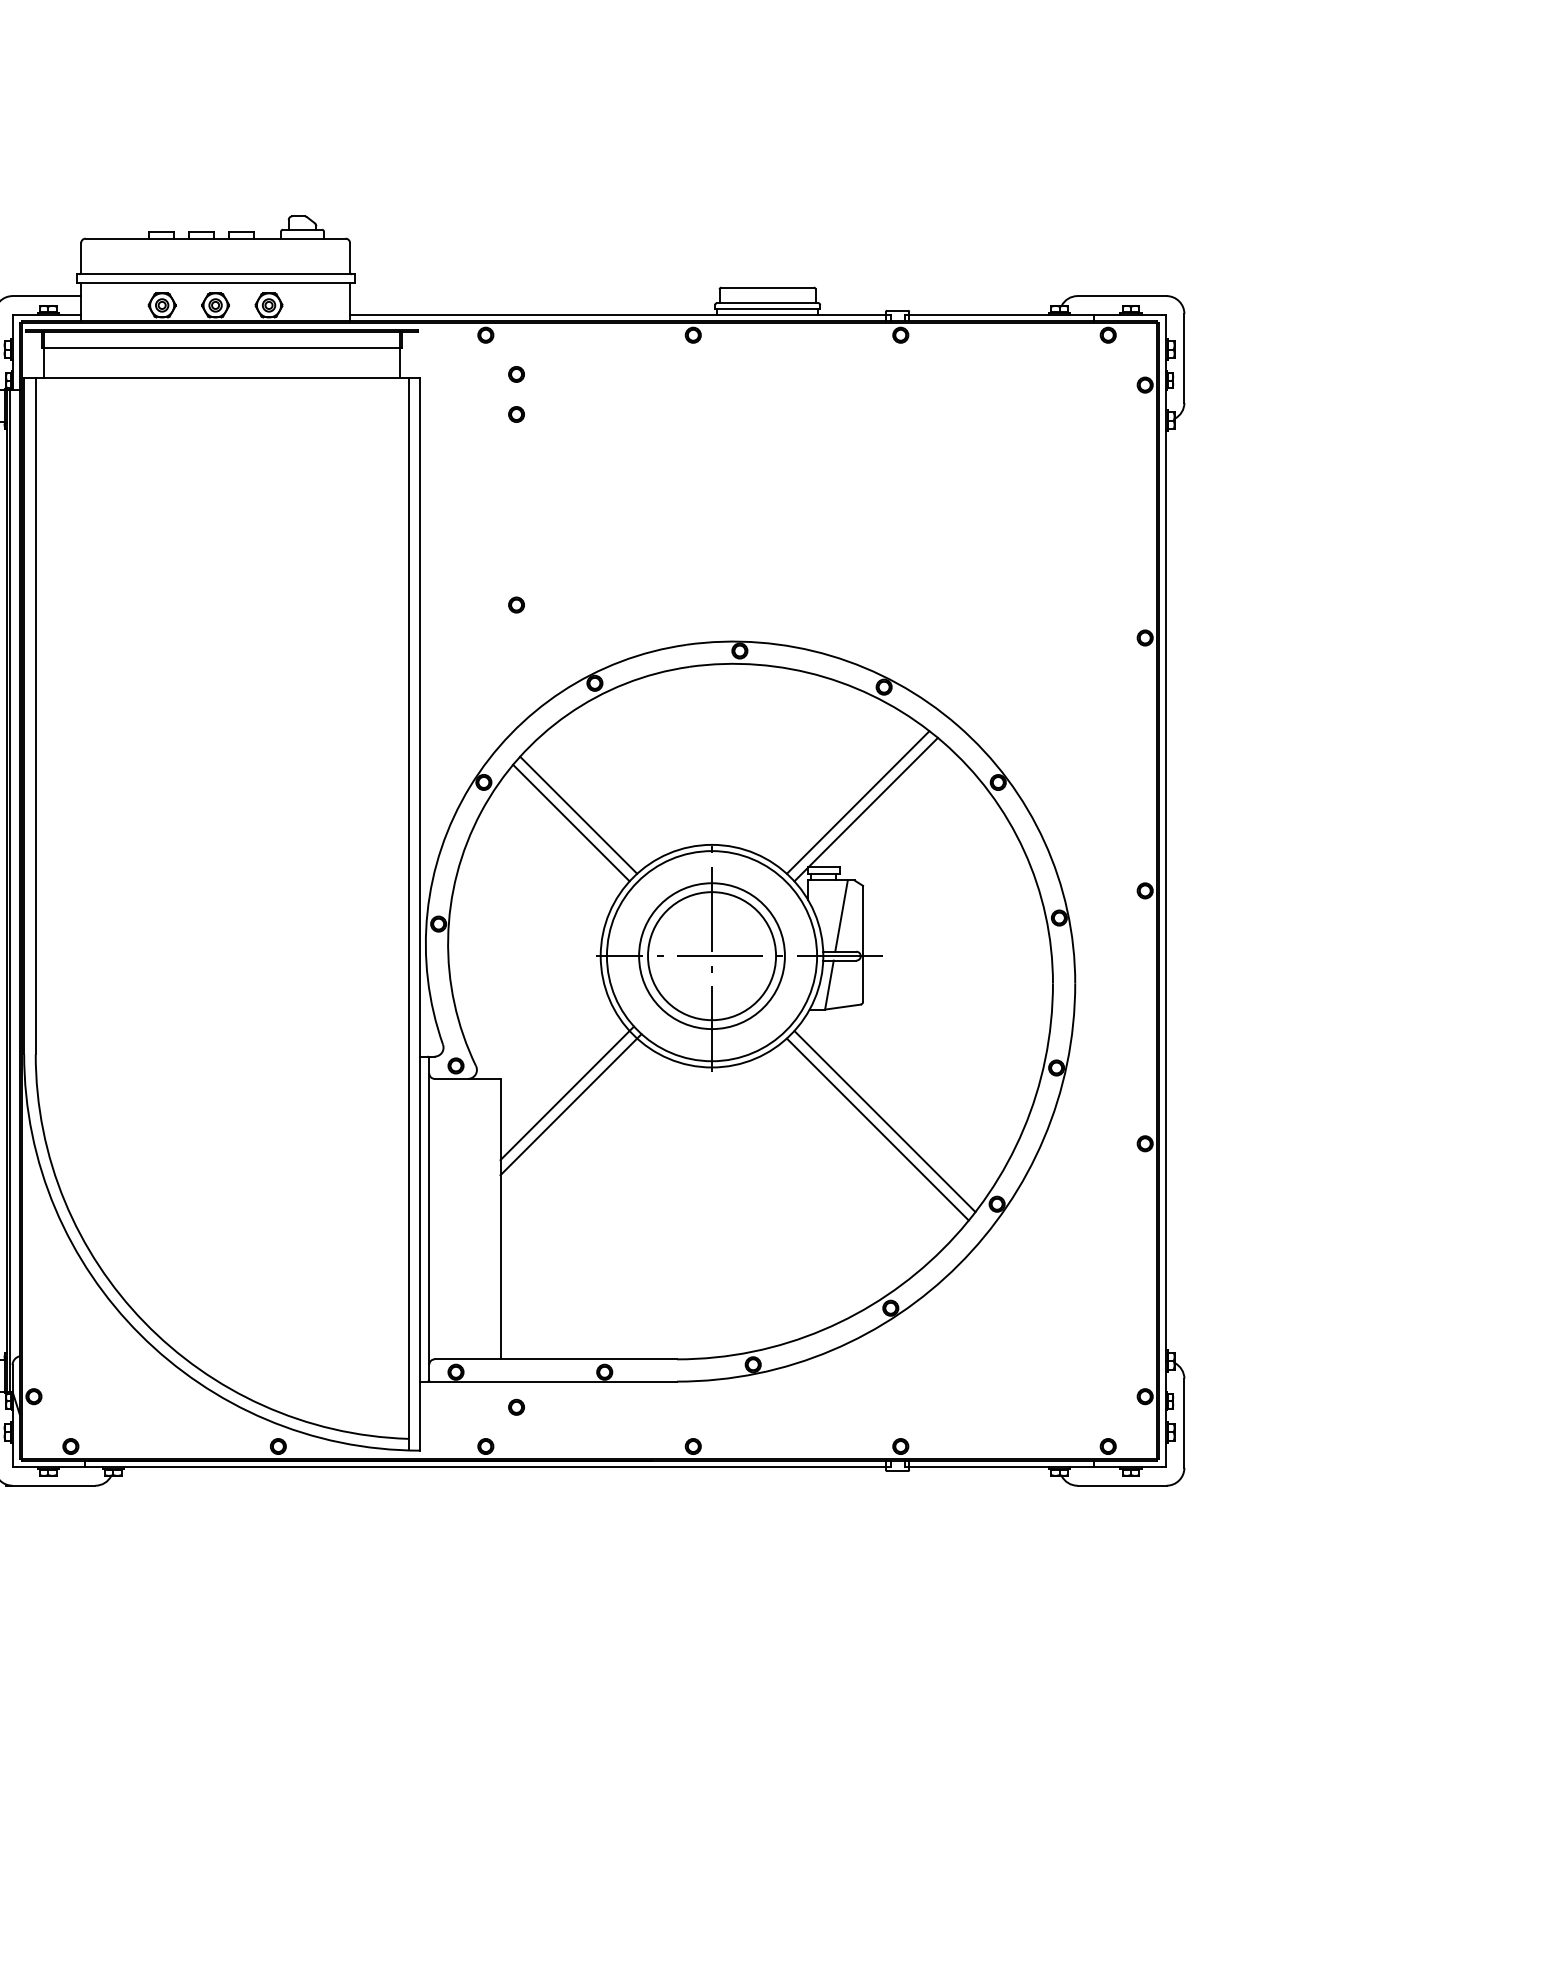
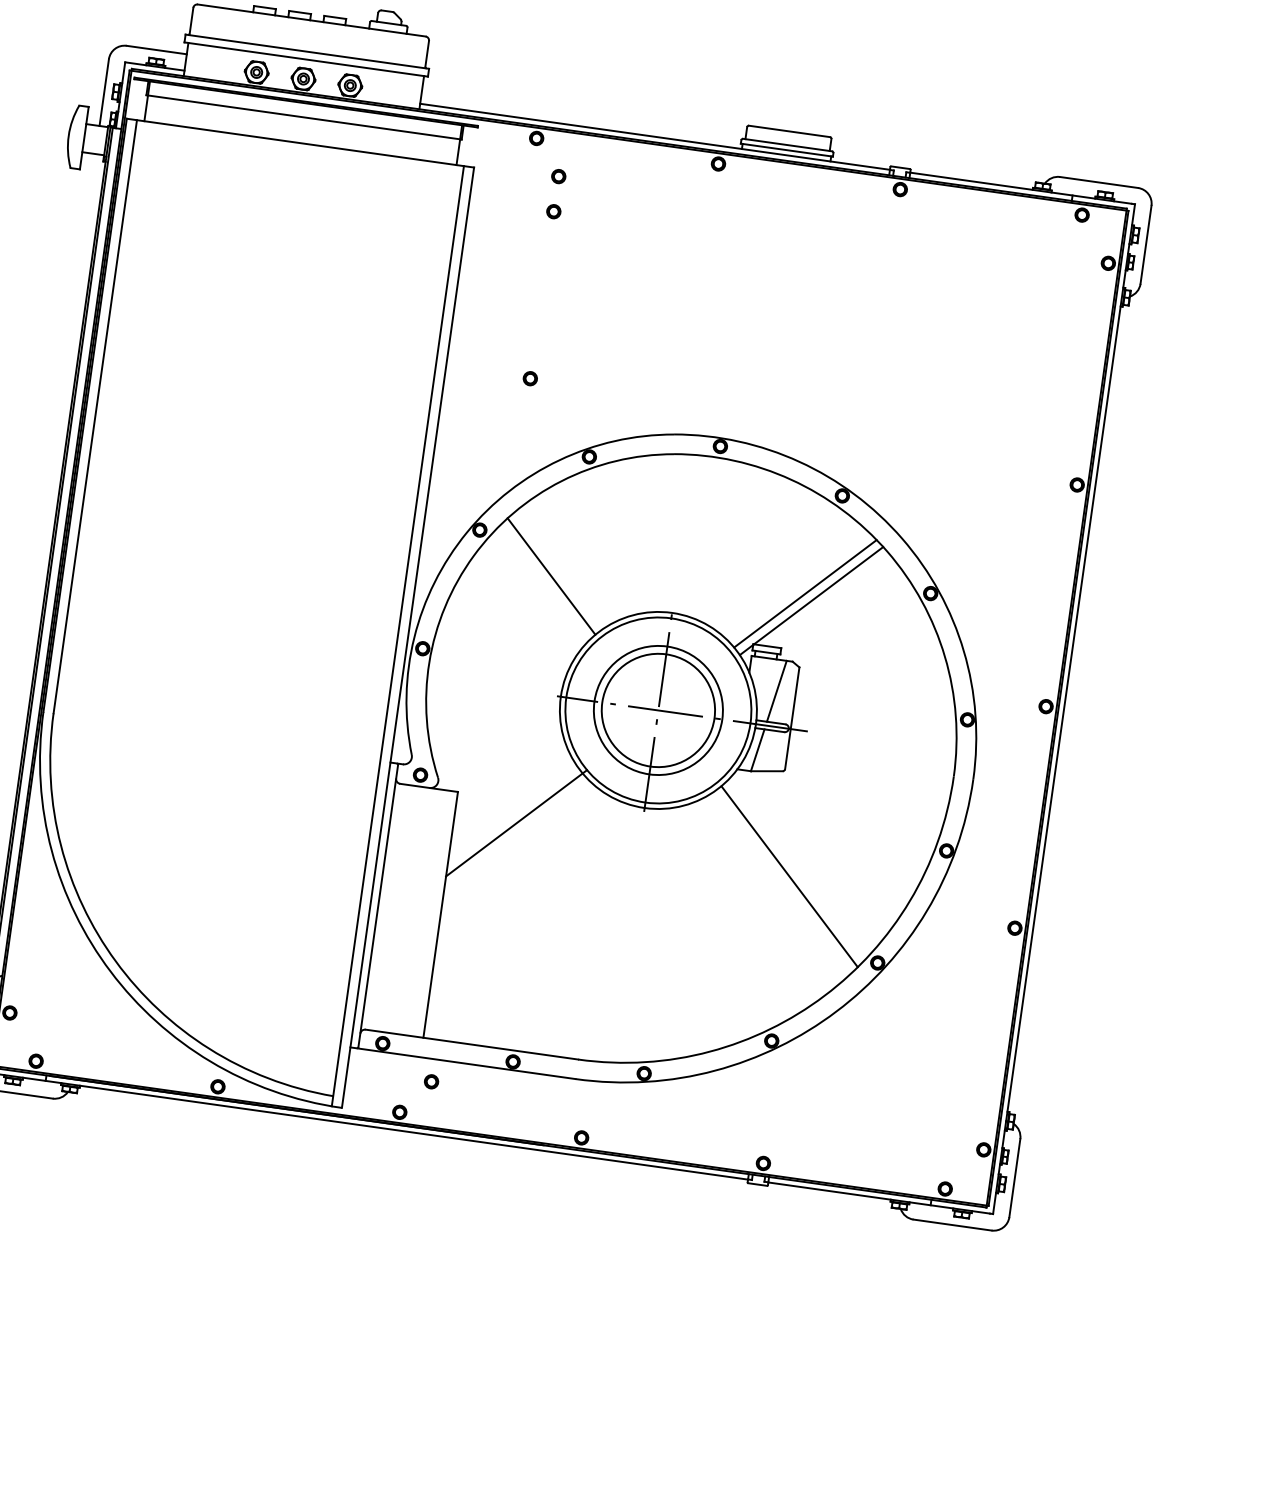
line: (578, 814) -> (558, 569), removed
line: (567, 1093) -> (514, 813), removed
line: (877, 1129) -> (782, 882), removed

